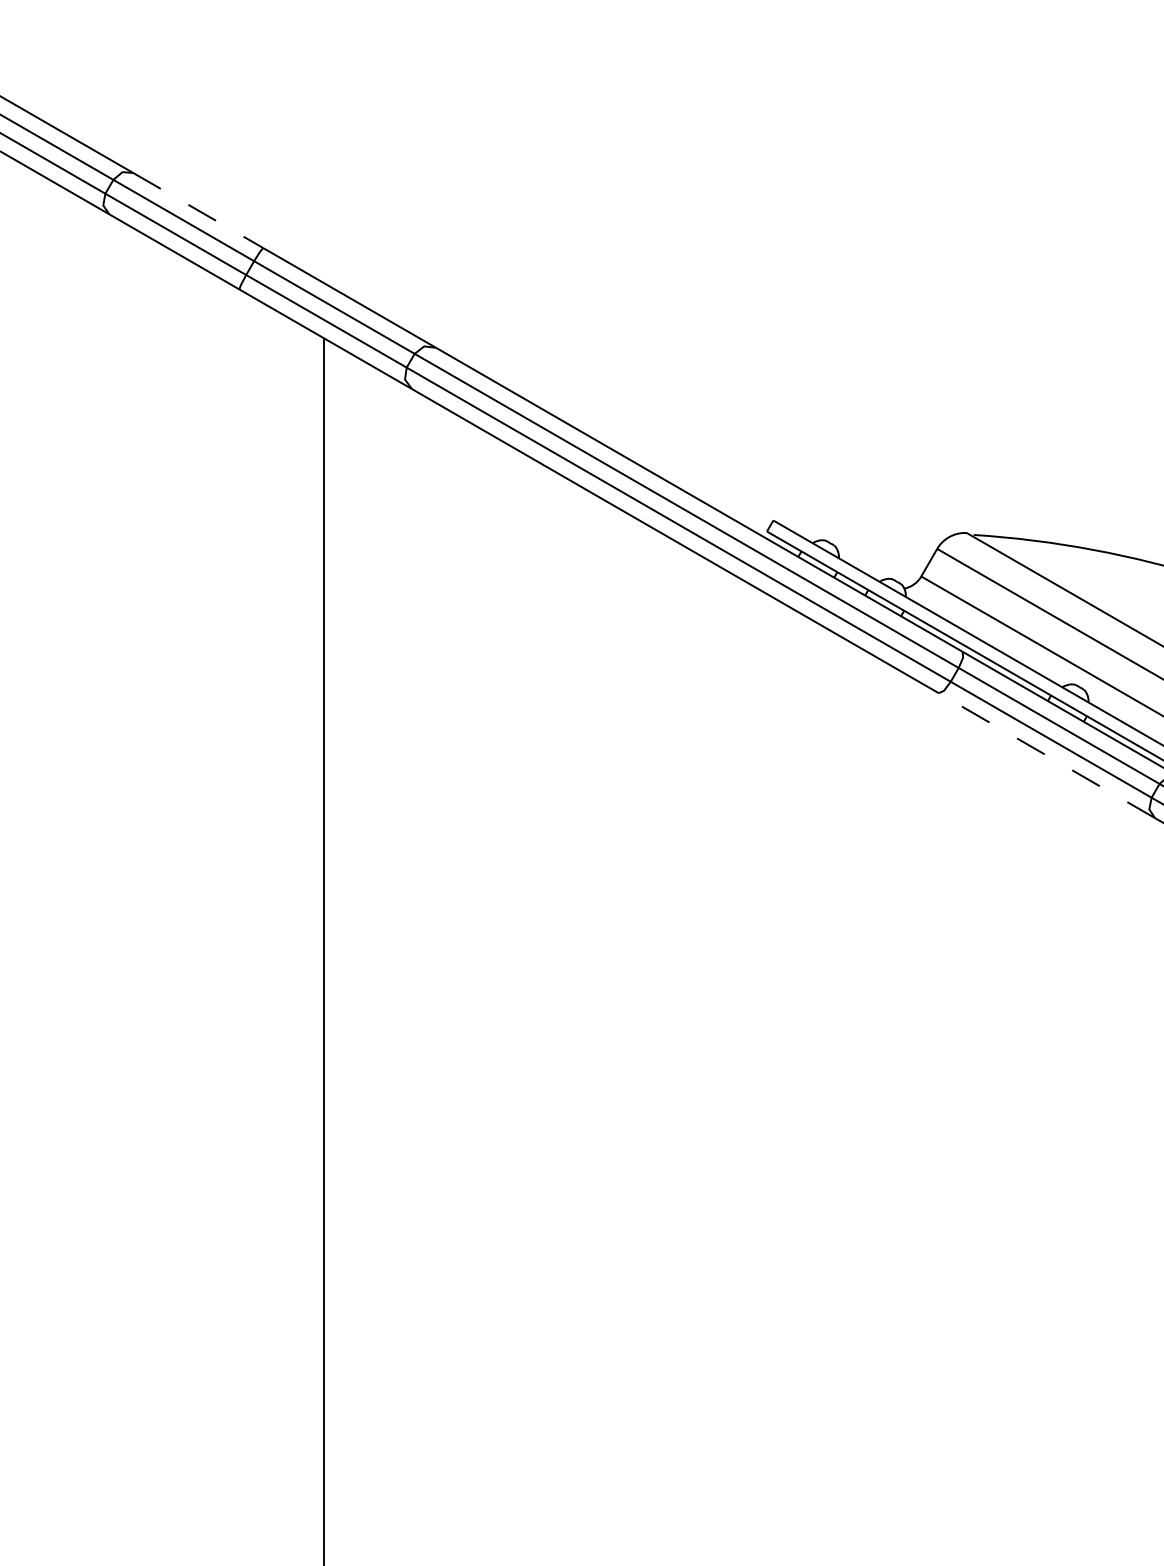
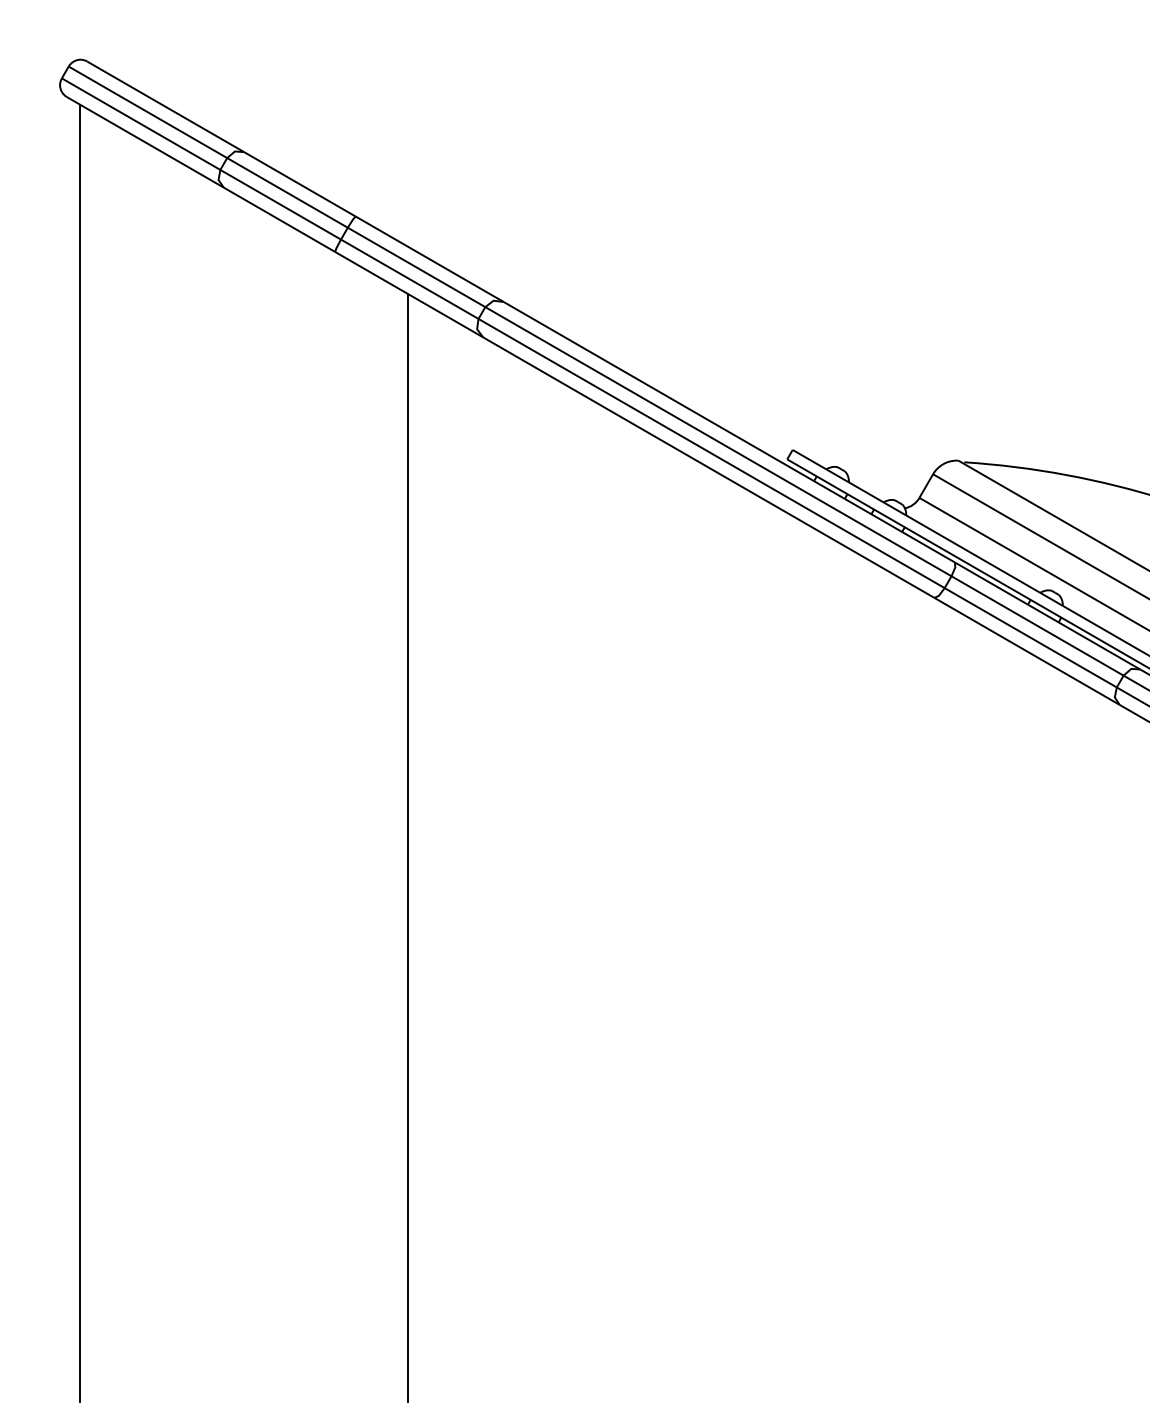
line: (197, 210) -> (299, 184), dashed -> solid
line: (1047, 755) -> (1027, 651), dashed -> solid

